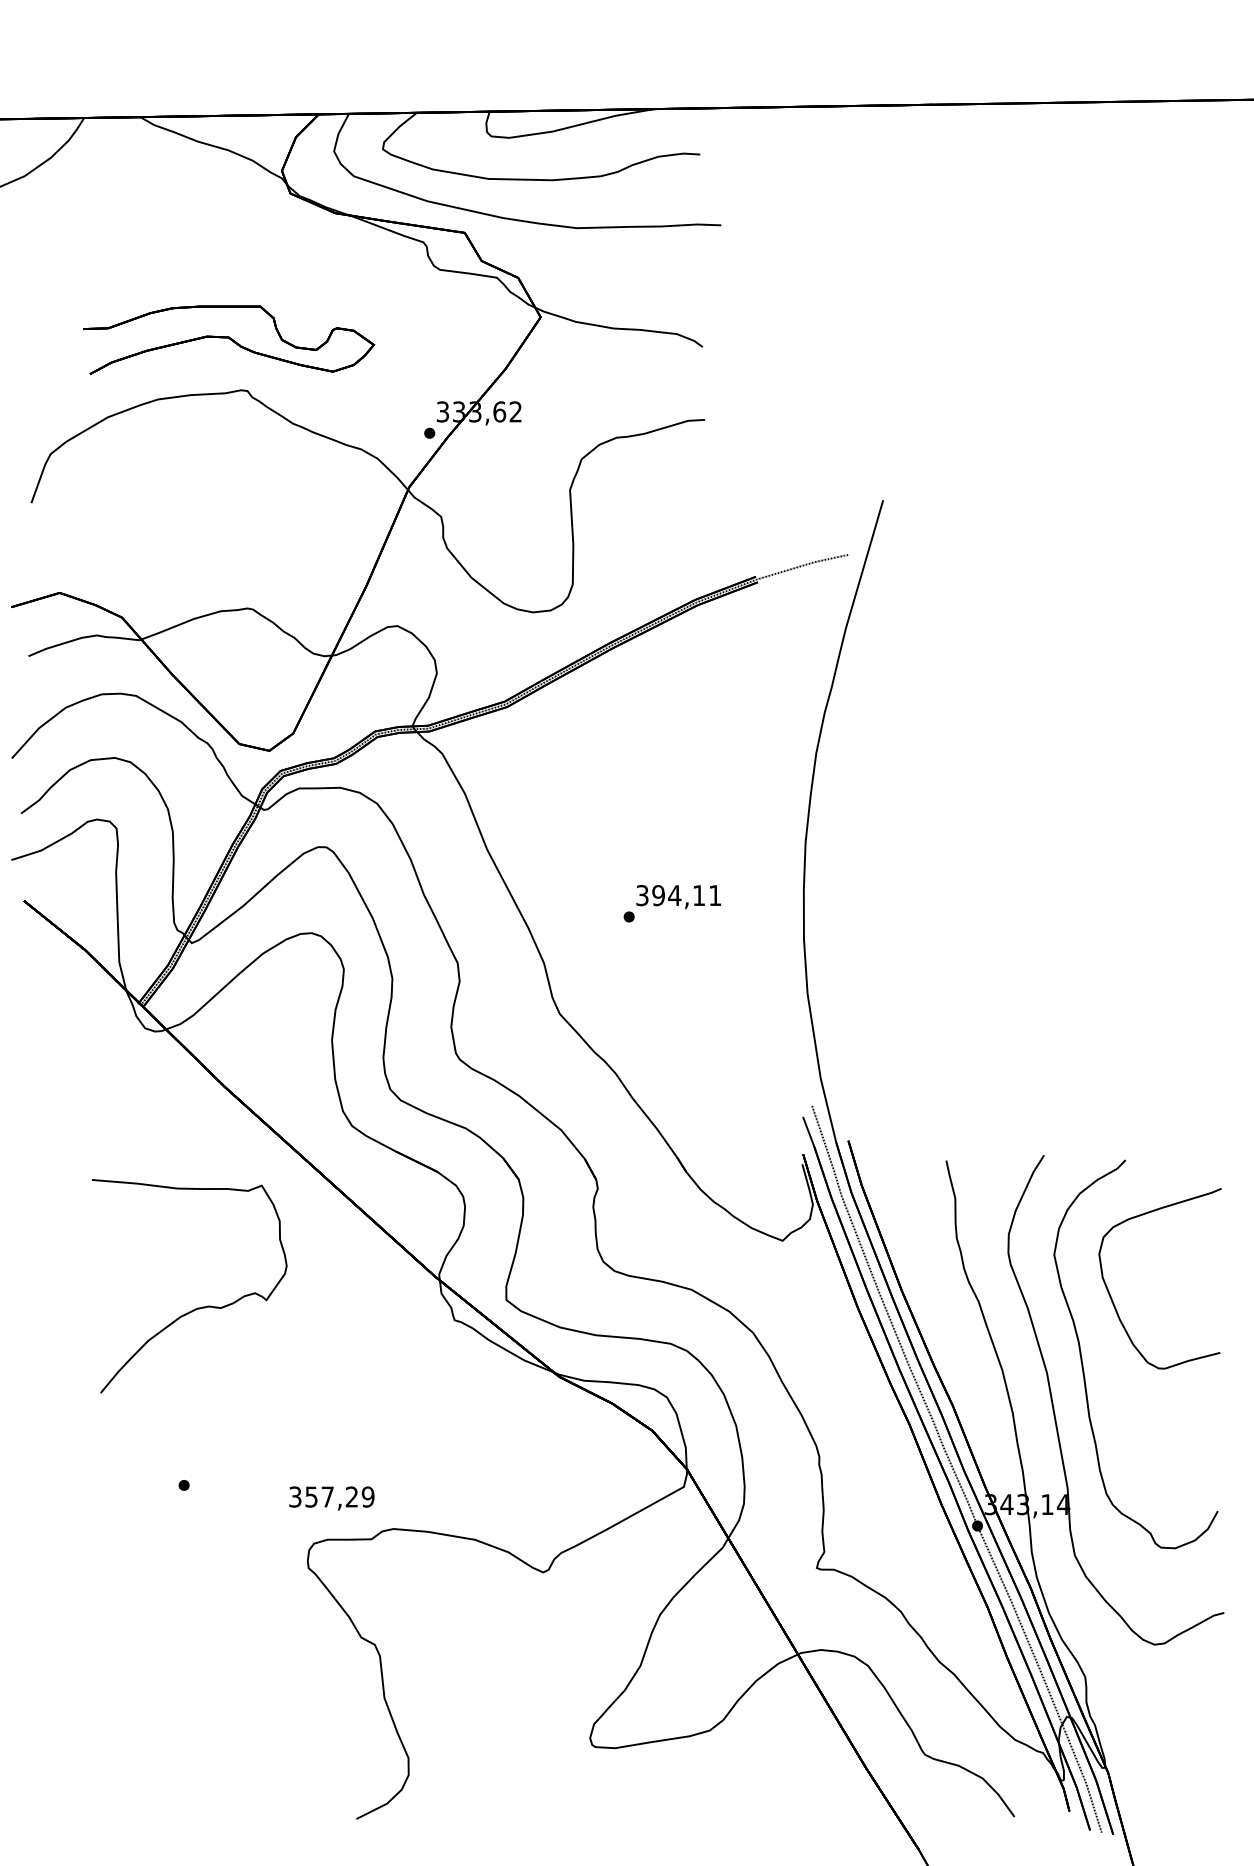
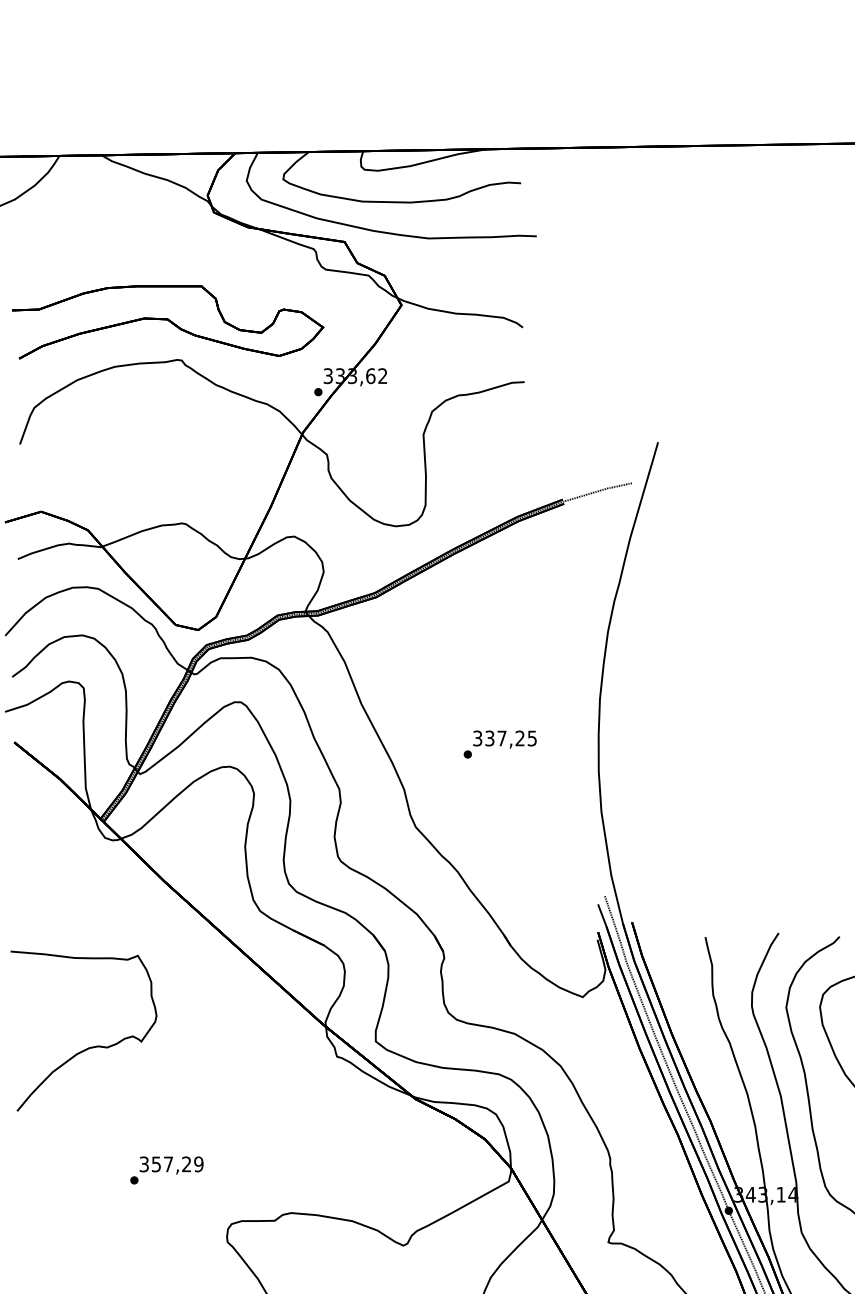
part: (228, 340) -> (167, 322), size x1.43
text: (686, 895) -> (510, 738), 394,11 -> 337,25
curve: (197, 1307) -> (89, 1047), moved
text: (331, 1498) -> (171, 1165), moved

